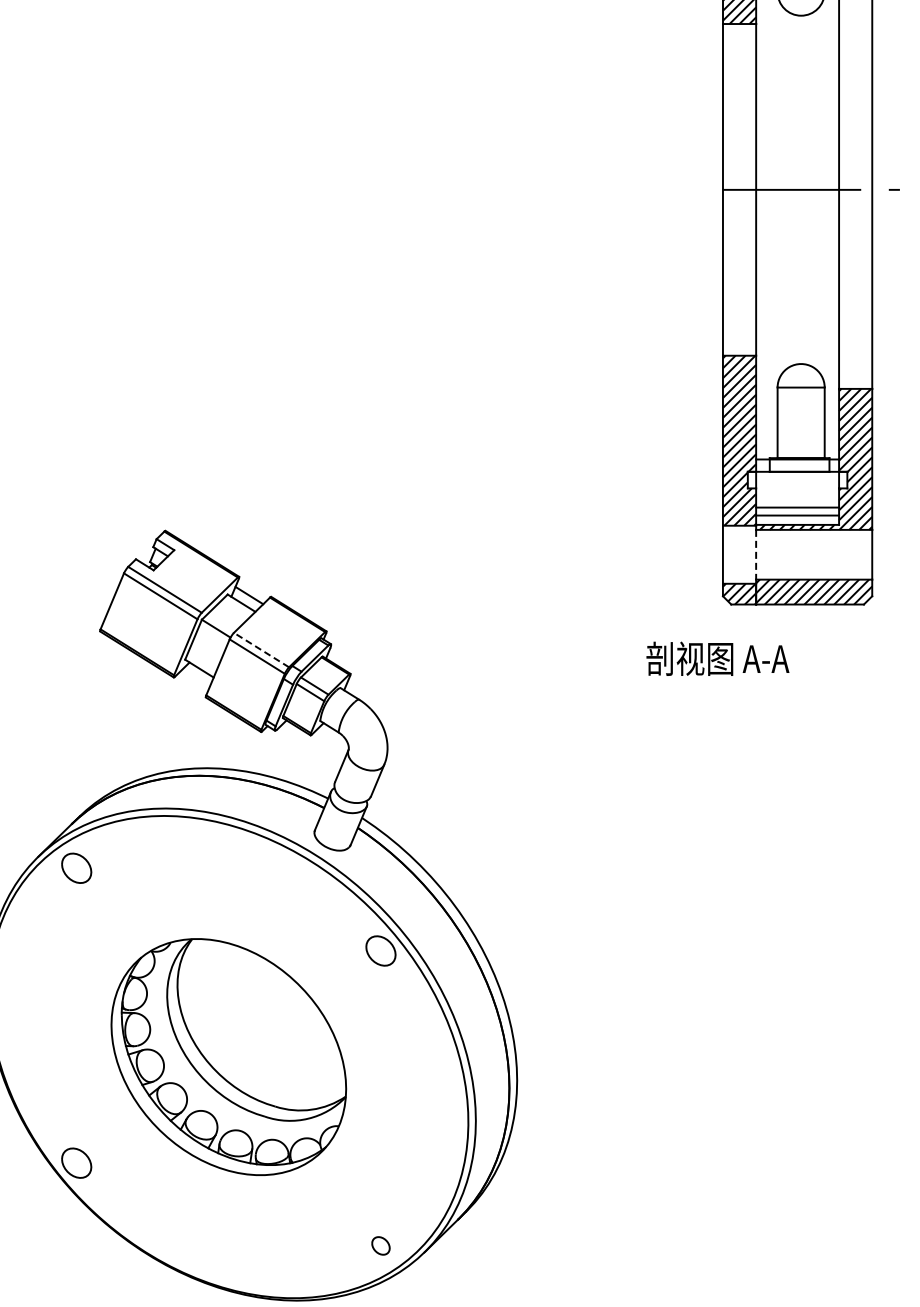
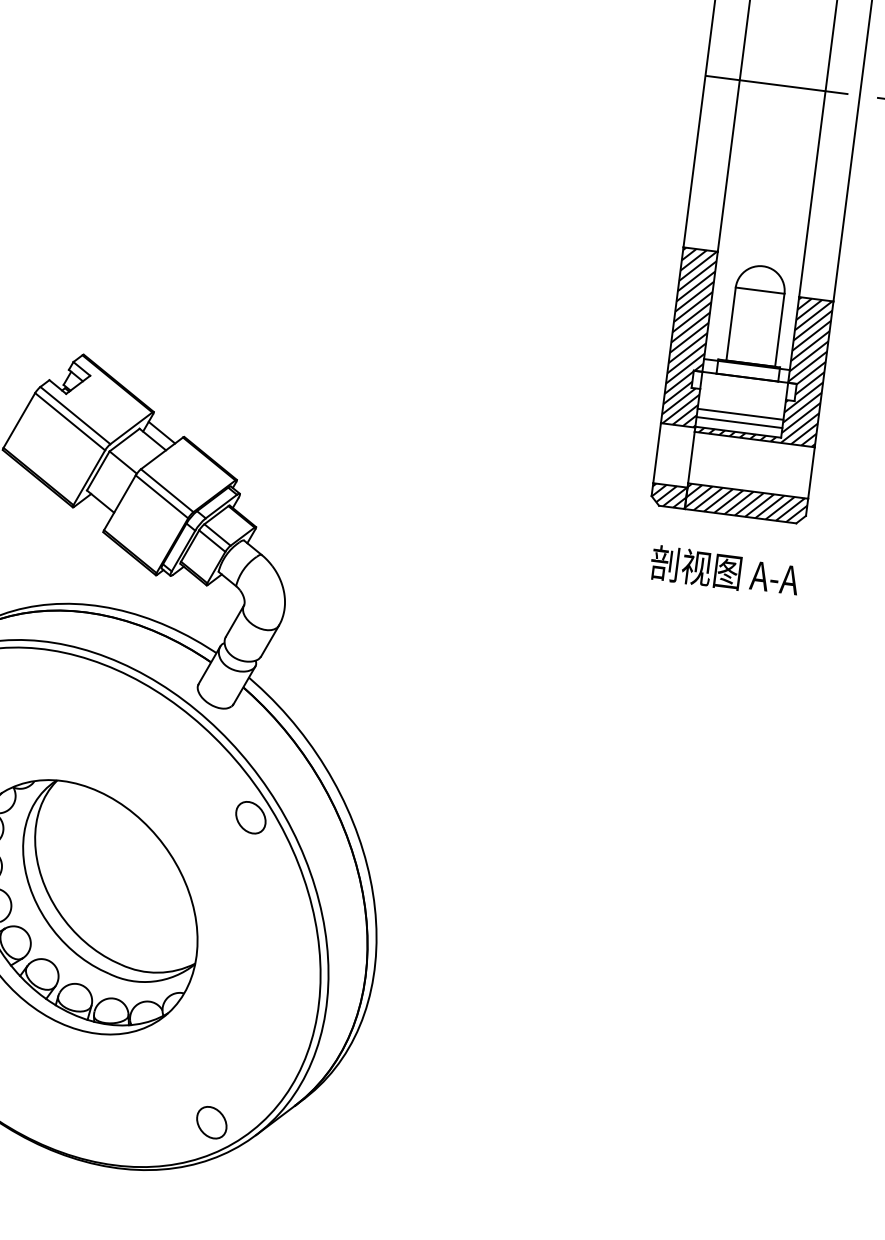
line: (756, 554) -> (691, 457), dashed -> solid
line: (261, 650) -> (167, 491), dashed -> solid
text: (717, 658) -> (724, 570), moved
part: (380, 1245) -> (211, 1122), size x1.67

